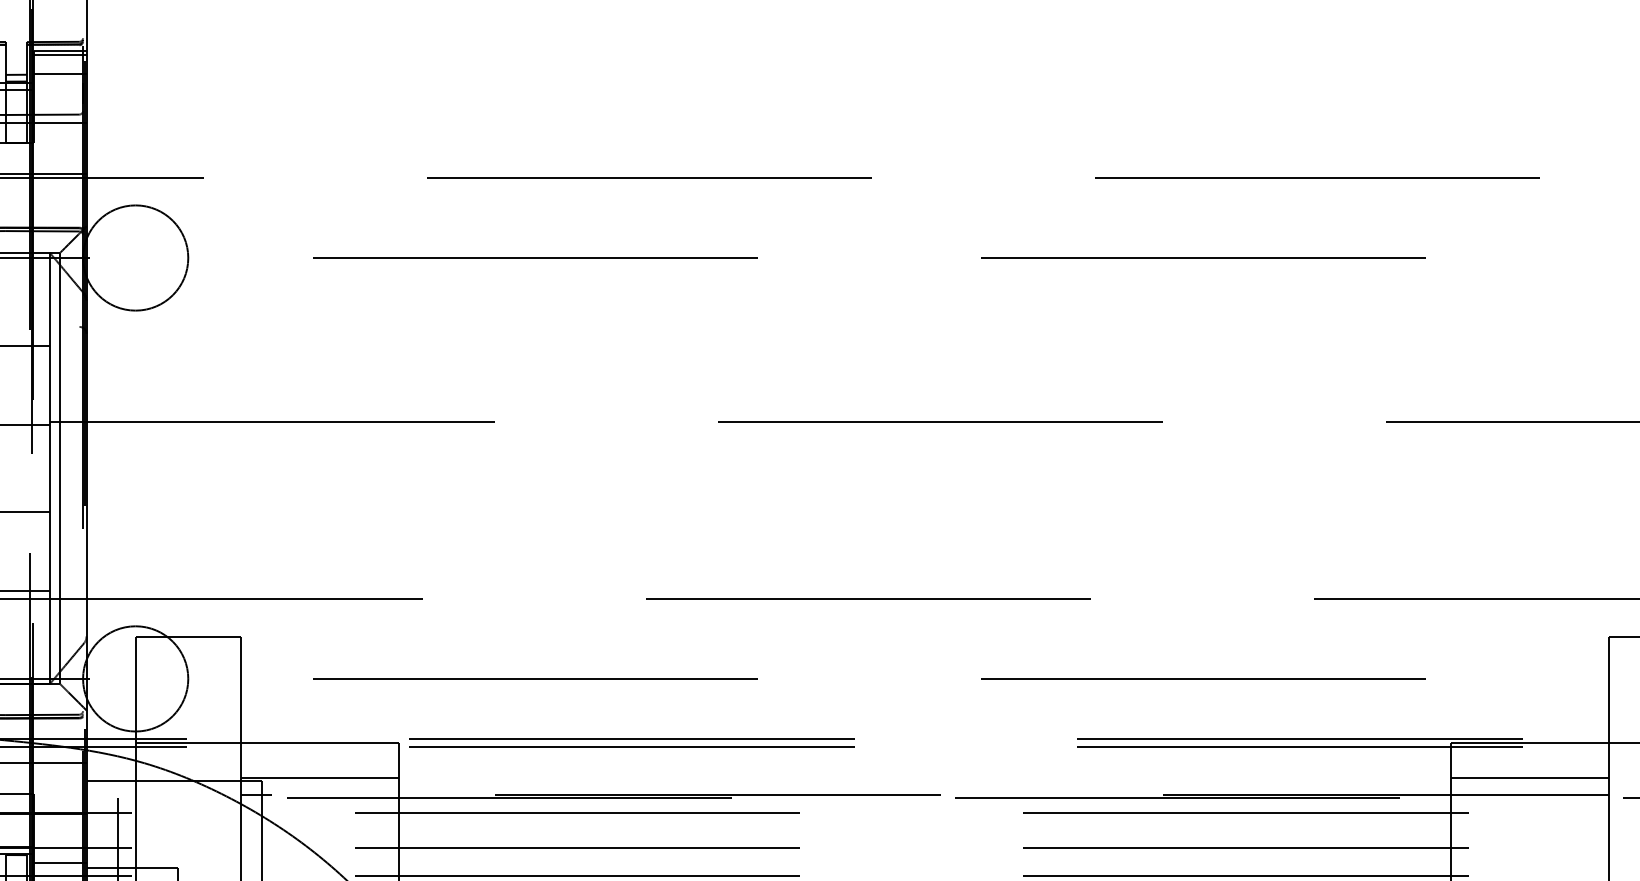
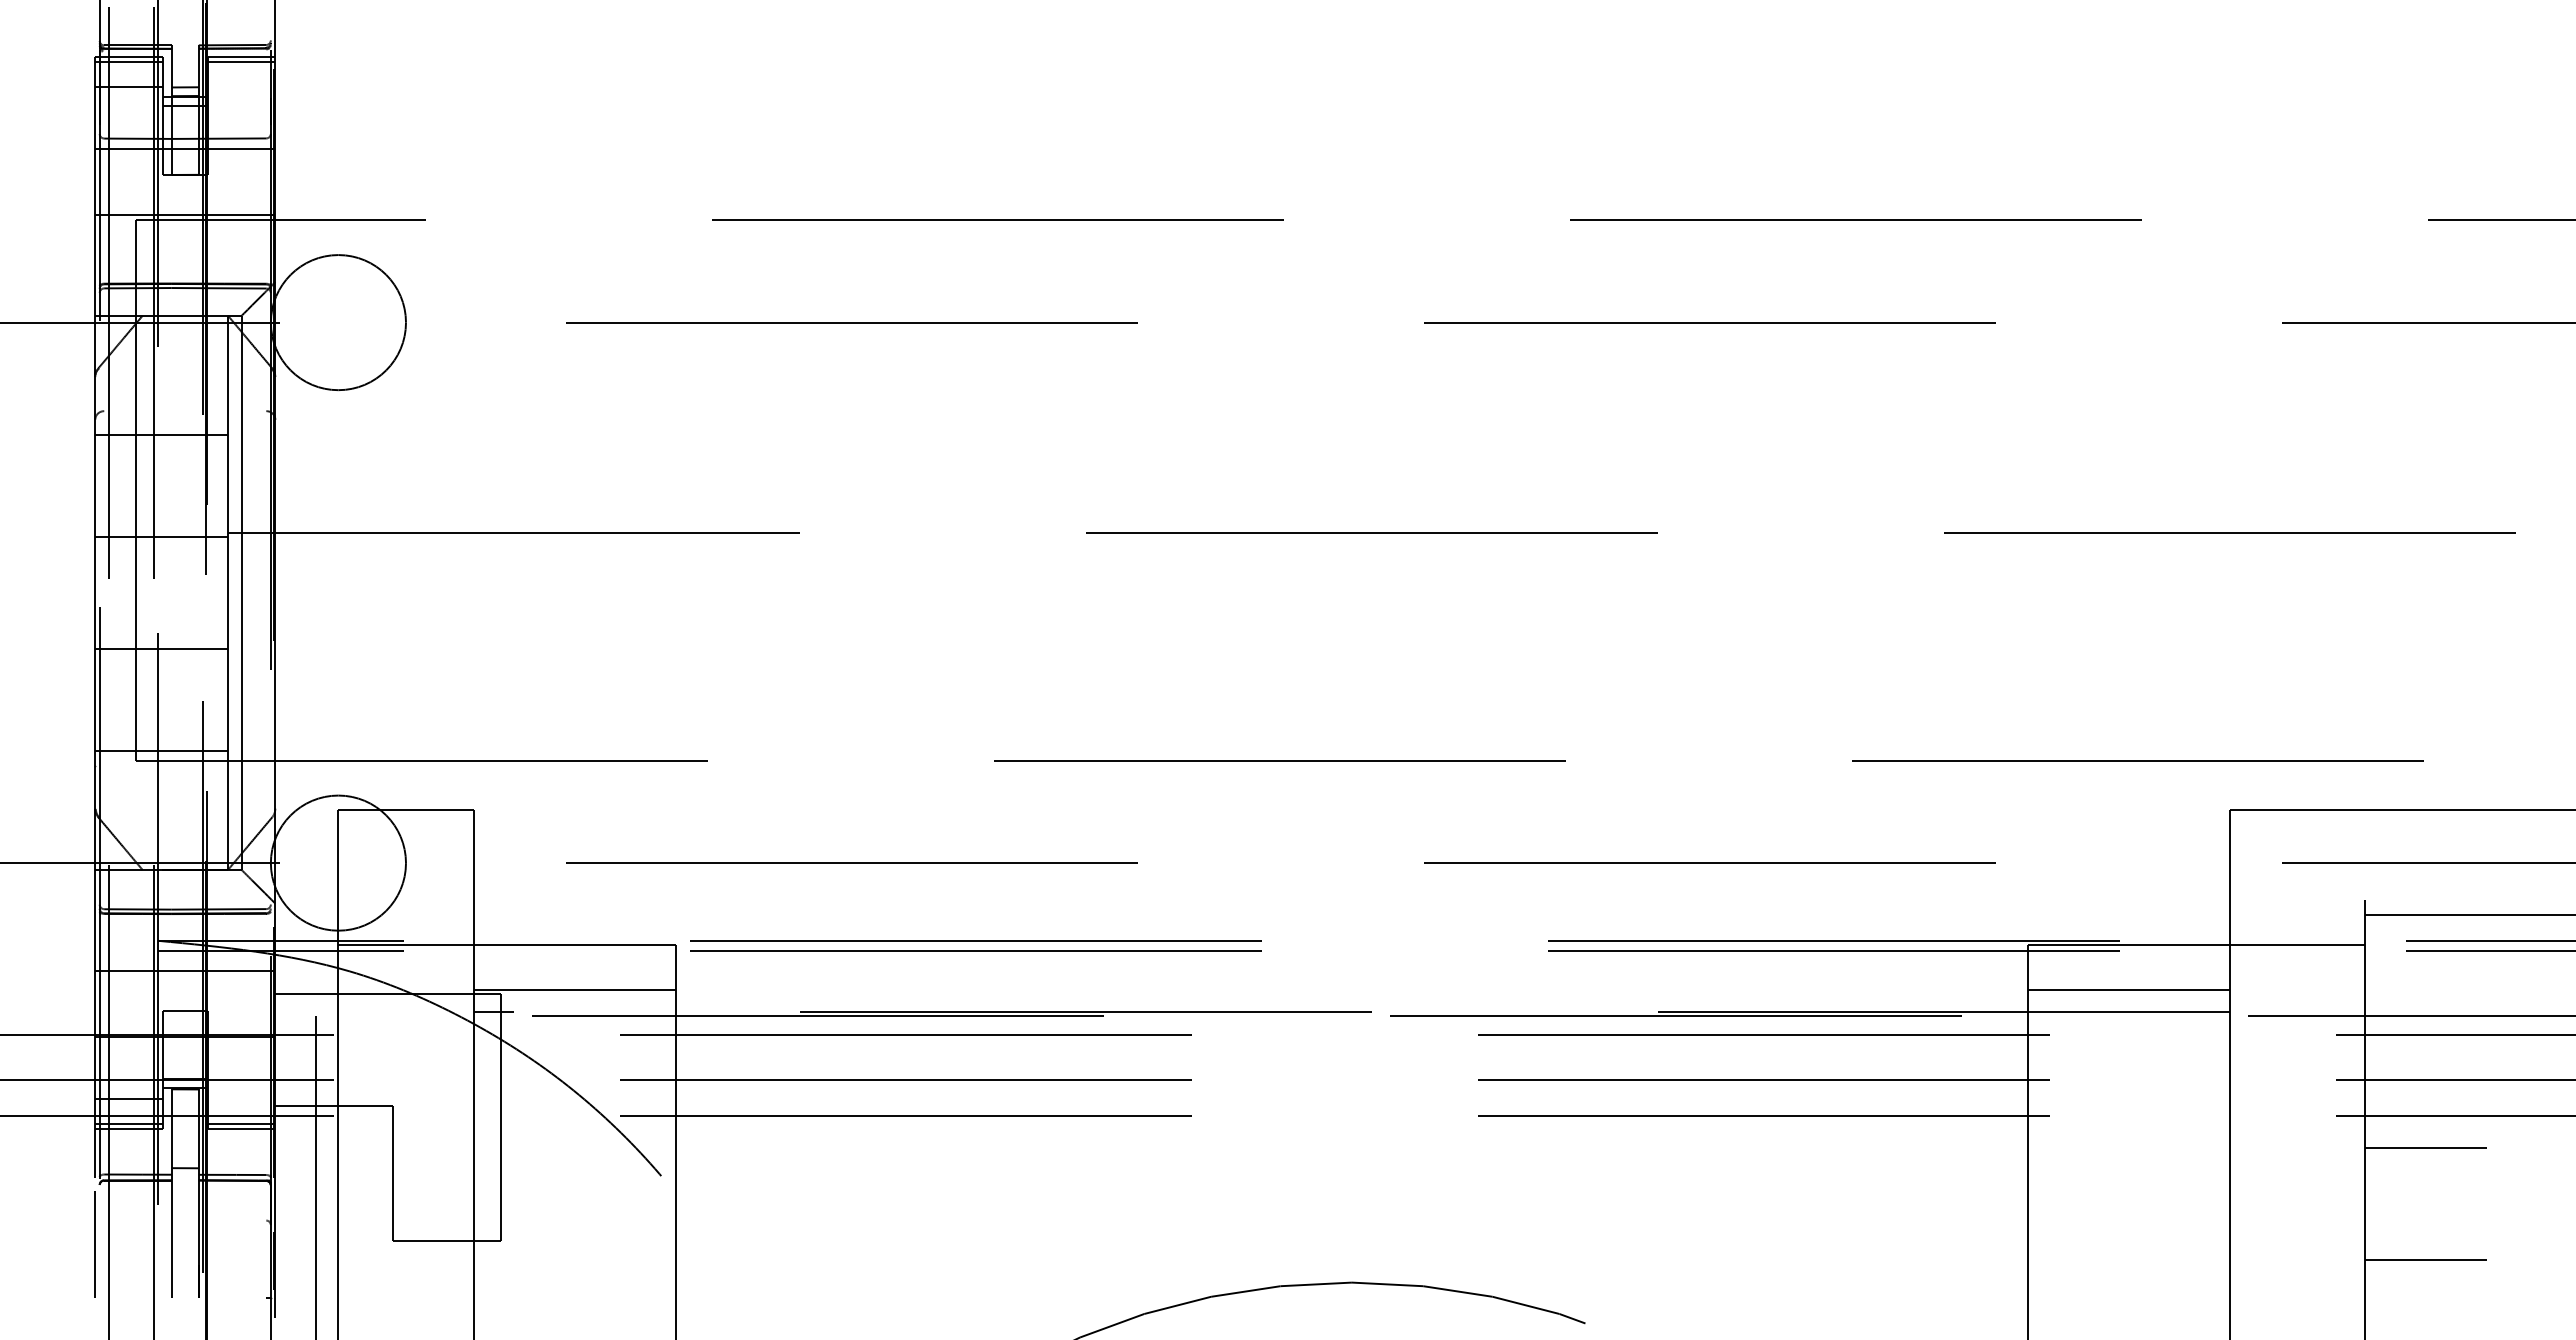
line: (60, 74) -> (241, 86), removed
line: (60, 862) -> (241, 1098), removed

